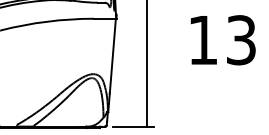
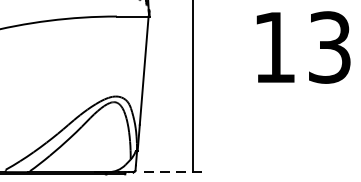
line: (133, 126) -> (174, 172), solid -> dashed

